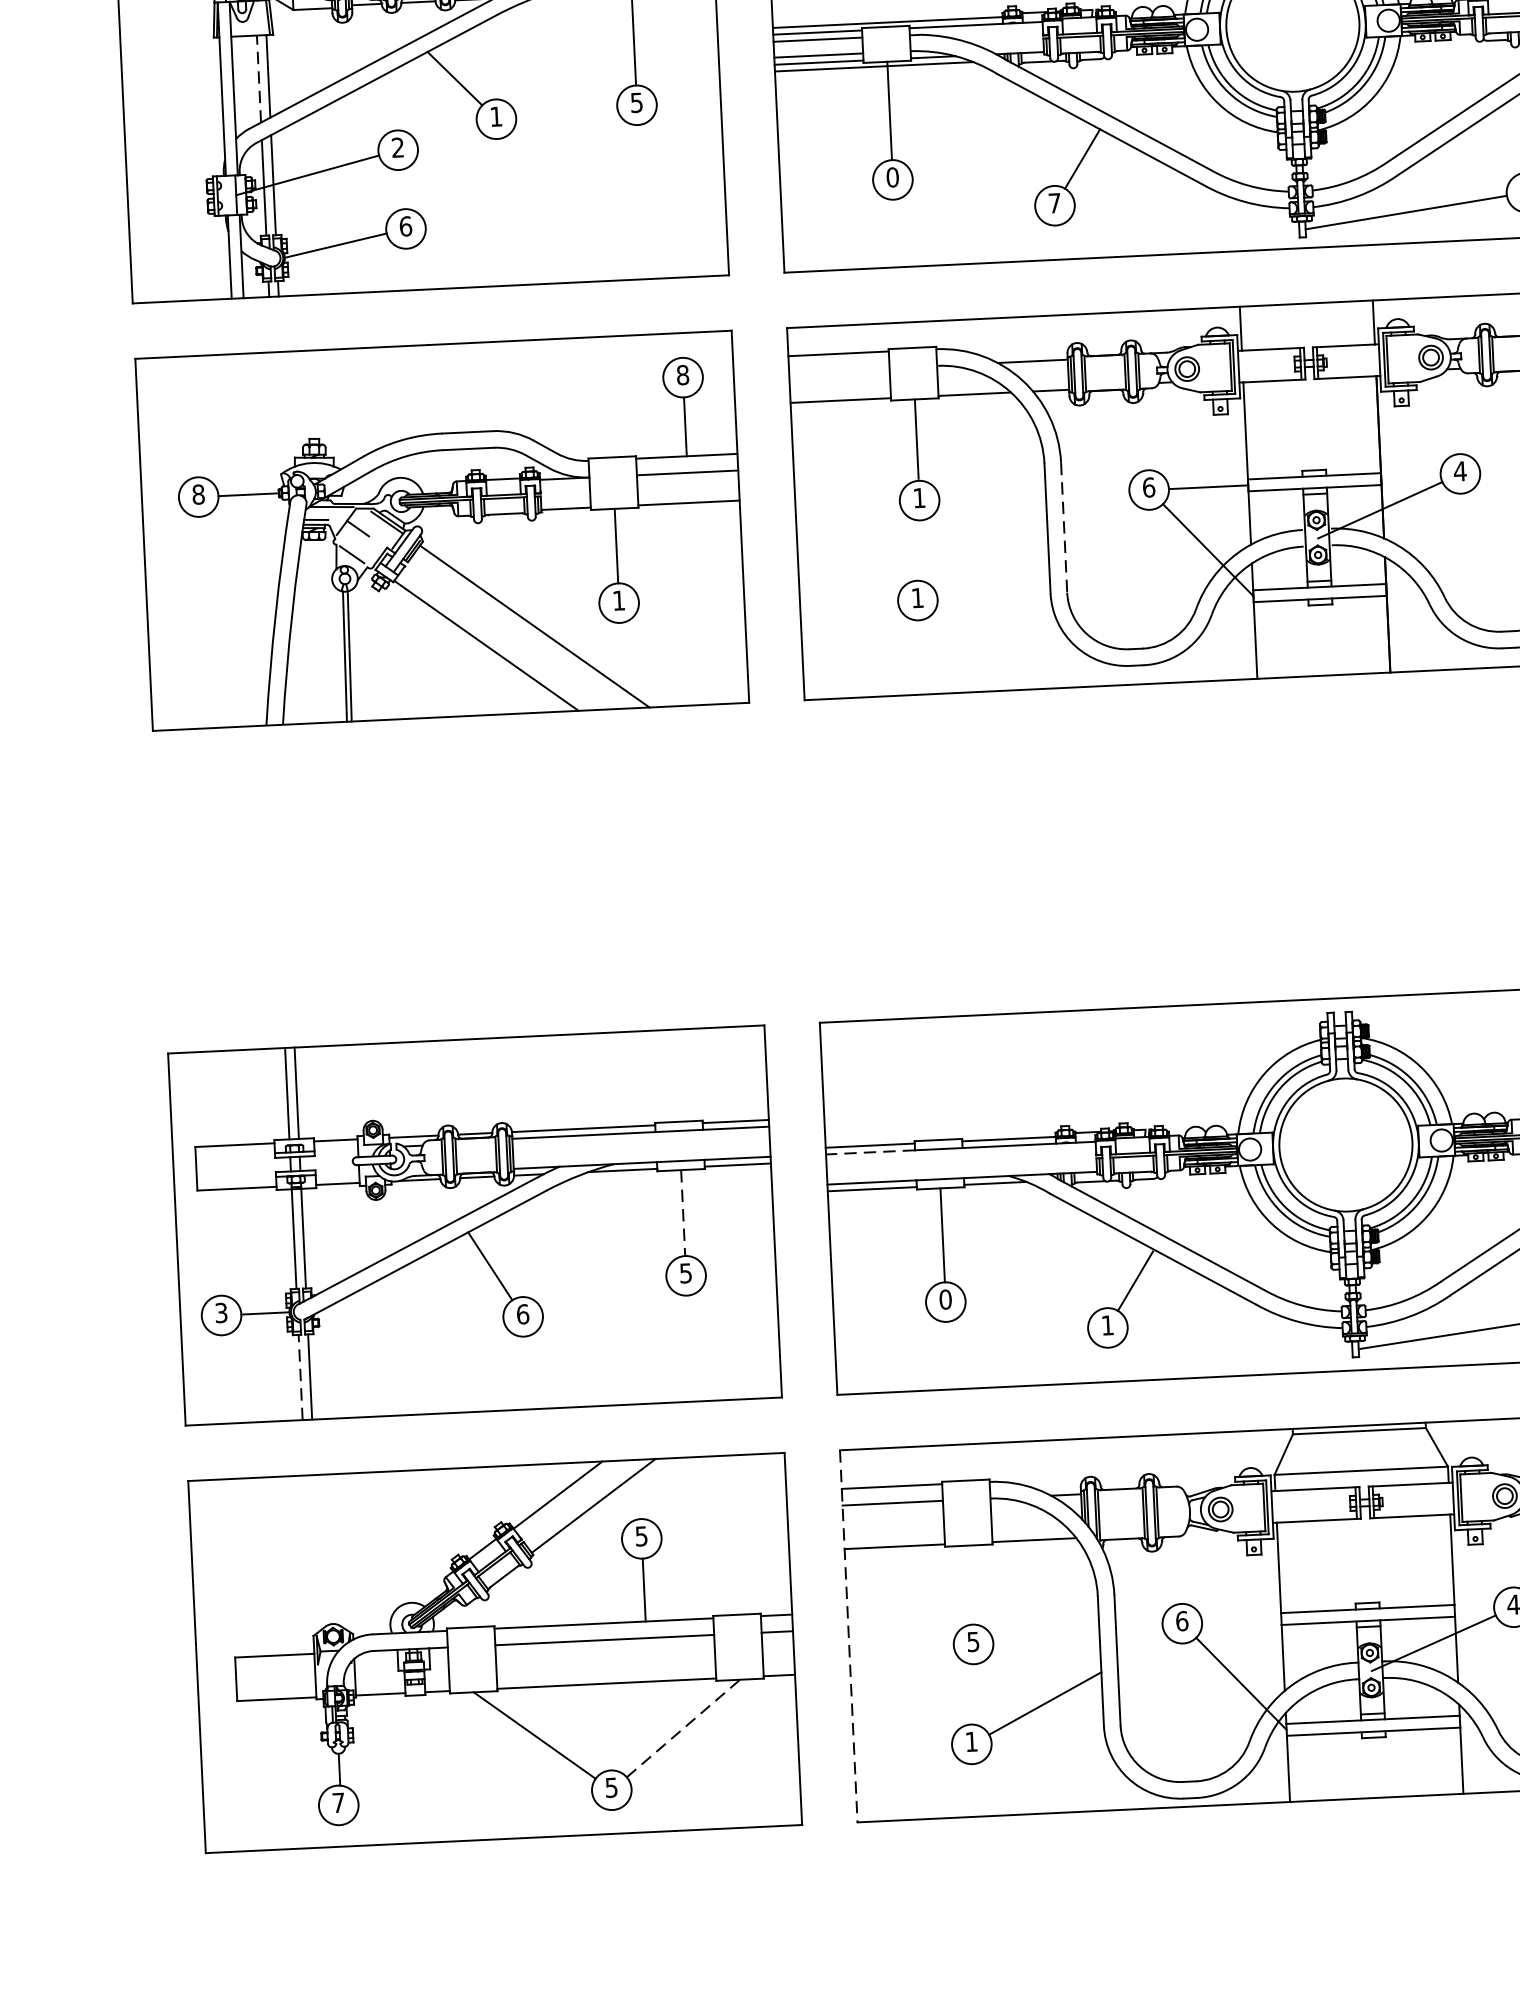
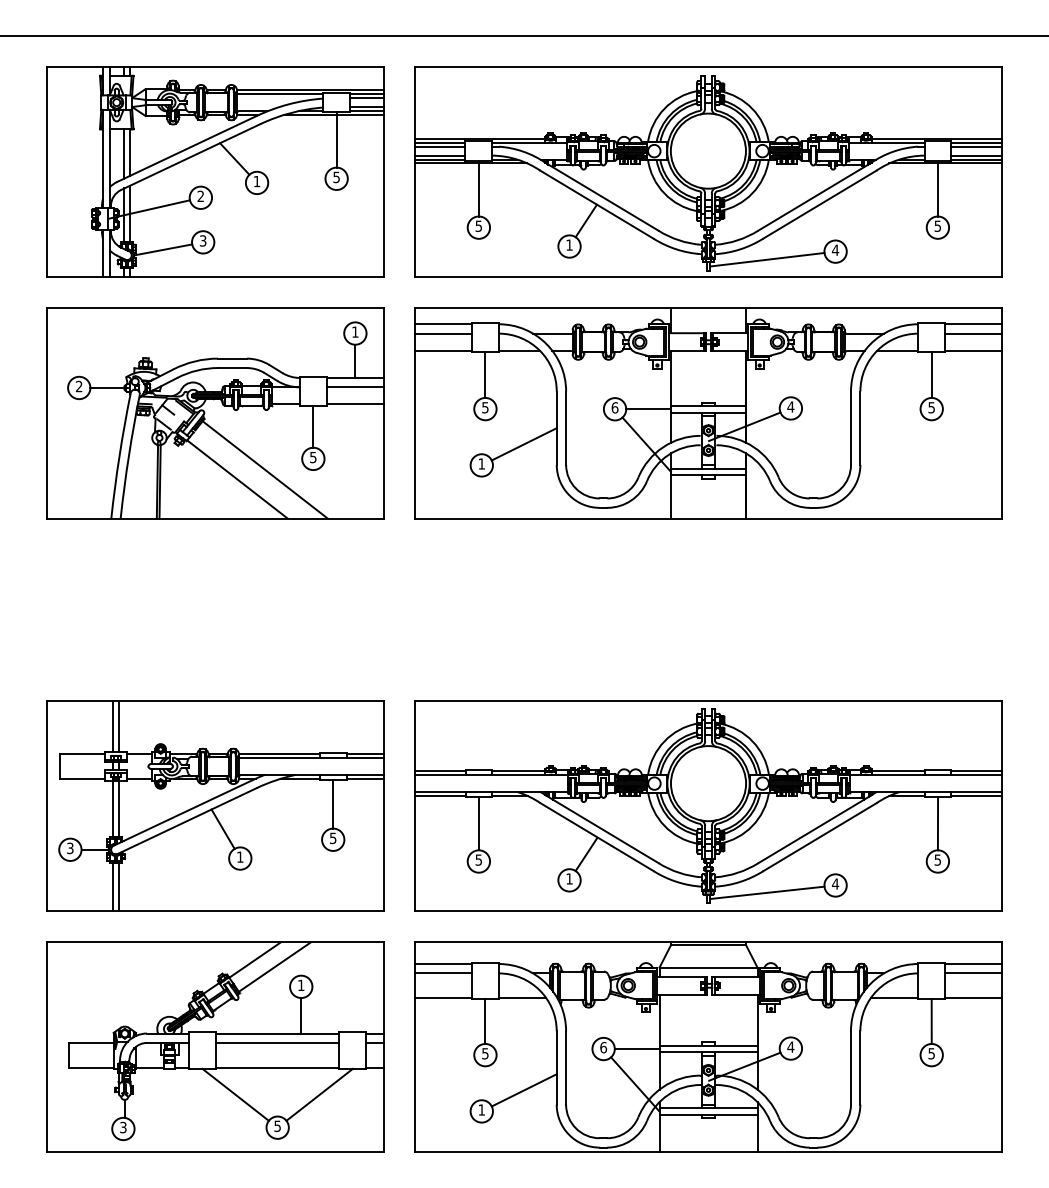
line: (259, 79) -> (124, 154), dashed -> solid
text: (892, 176) -> (478, 225), 0 -> 5
text: (1054, 202) -> (569, 244), 7 -> 1
text: (404, 225) -> (202, 240), 6 -> 3
line: (839, 370) -> (443, 333), added
text: (683, 374) -> (355, 331), 8 -> 1
text: (197, 494) -> (78, 386), 8 -> 2
text: (919, 497) -> (485, 407), 1 -> 5
line: (1064, 528) -> (566, 428), dashed -> solid
line: (989, 560) -> (523, 444), added
text: (619, 600) -> (313, 457), 1 -> 5
line: (868, 1153) -> (439, 775), dashed -> solid
line: (683, 1213) -> (333, 804), dashed -> solid
text: (944, 1298) -> (478, 859), 0 -> 5
text: (523, 1313) -> (240, 856), 6 -> 1
line: (300, 1376) -> (113, 886), dashed -> solid
text: (642, 1536) -> (301, 985), 5 -> 1
line: (970, 1583) -> (485, 1020), added
line: (1240, 1621) -> (636, 1049), added
line: (849, 1636) -> (415, 1047), dashed -> solid
line: (684, 1727) -> (320, 1094), dashed -> solid
text: (338, 1802) -> (123, 1127), 7 -> 3

